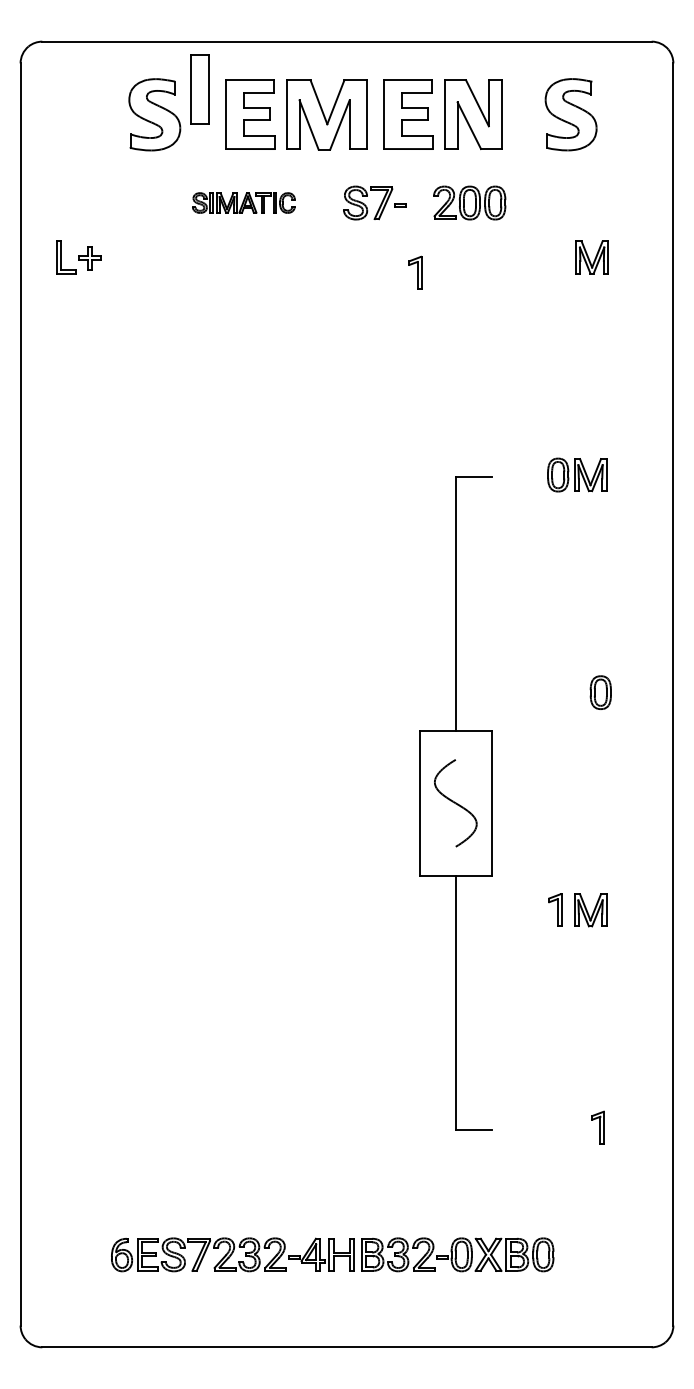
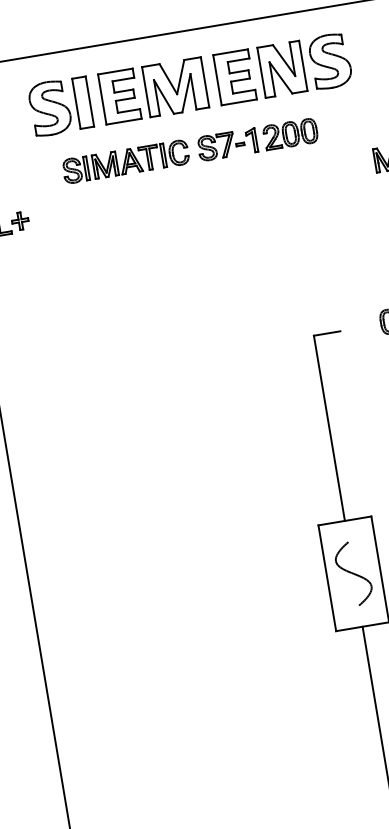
part: (199, 89) -> (82, 102), moved
part: (570, 114) -> (330, 61), moved
part: (243, 202) -> (125, 161), size x1.67
part: (415, 272) -> (251, 140), moved

